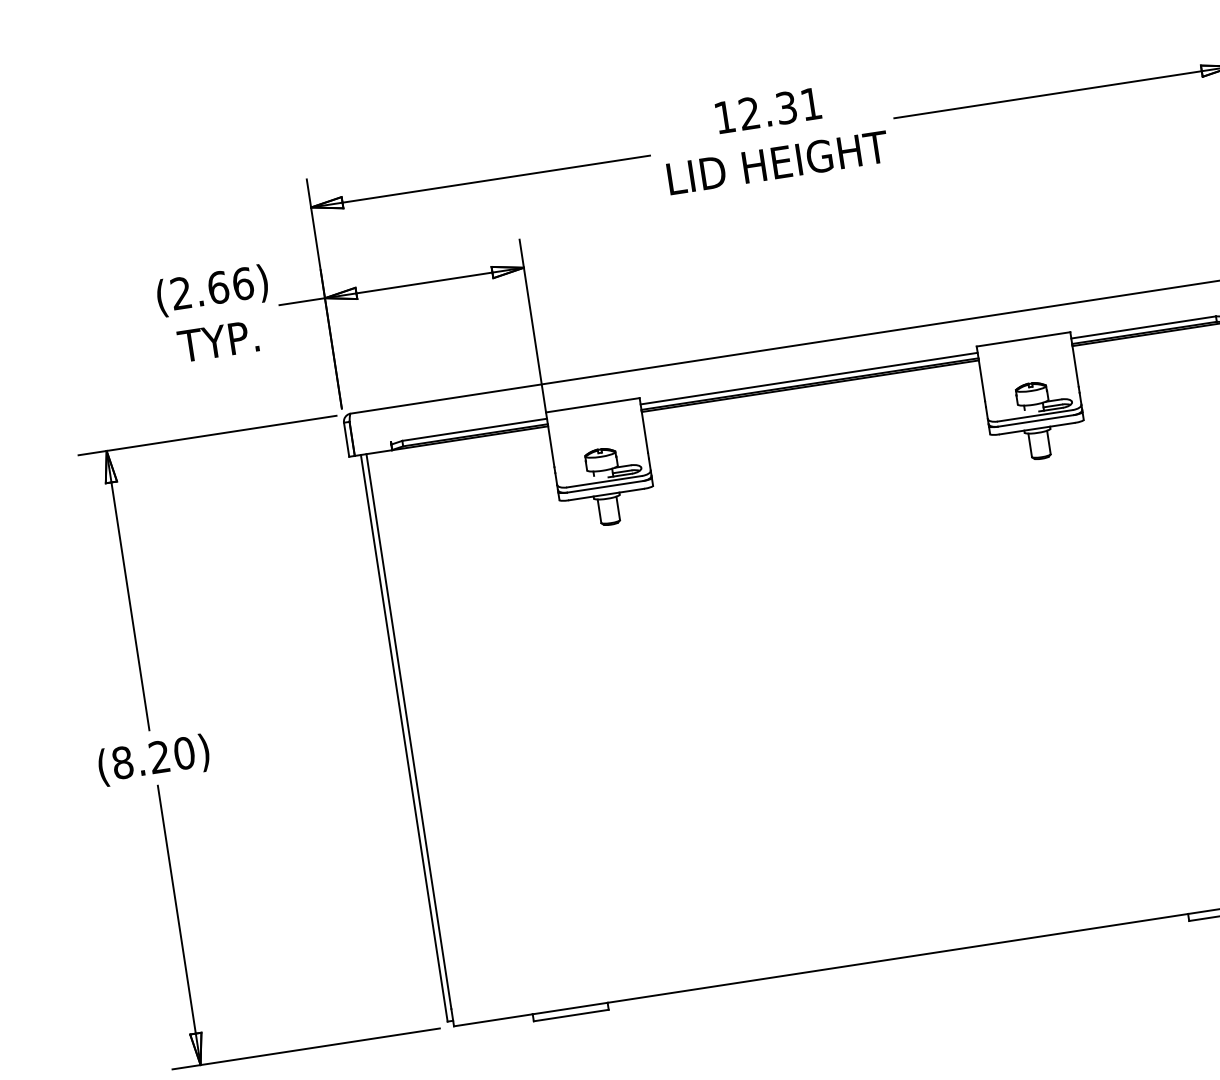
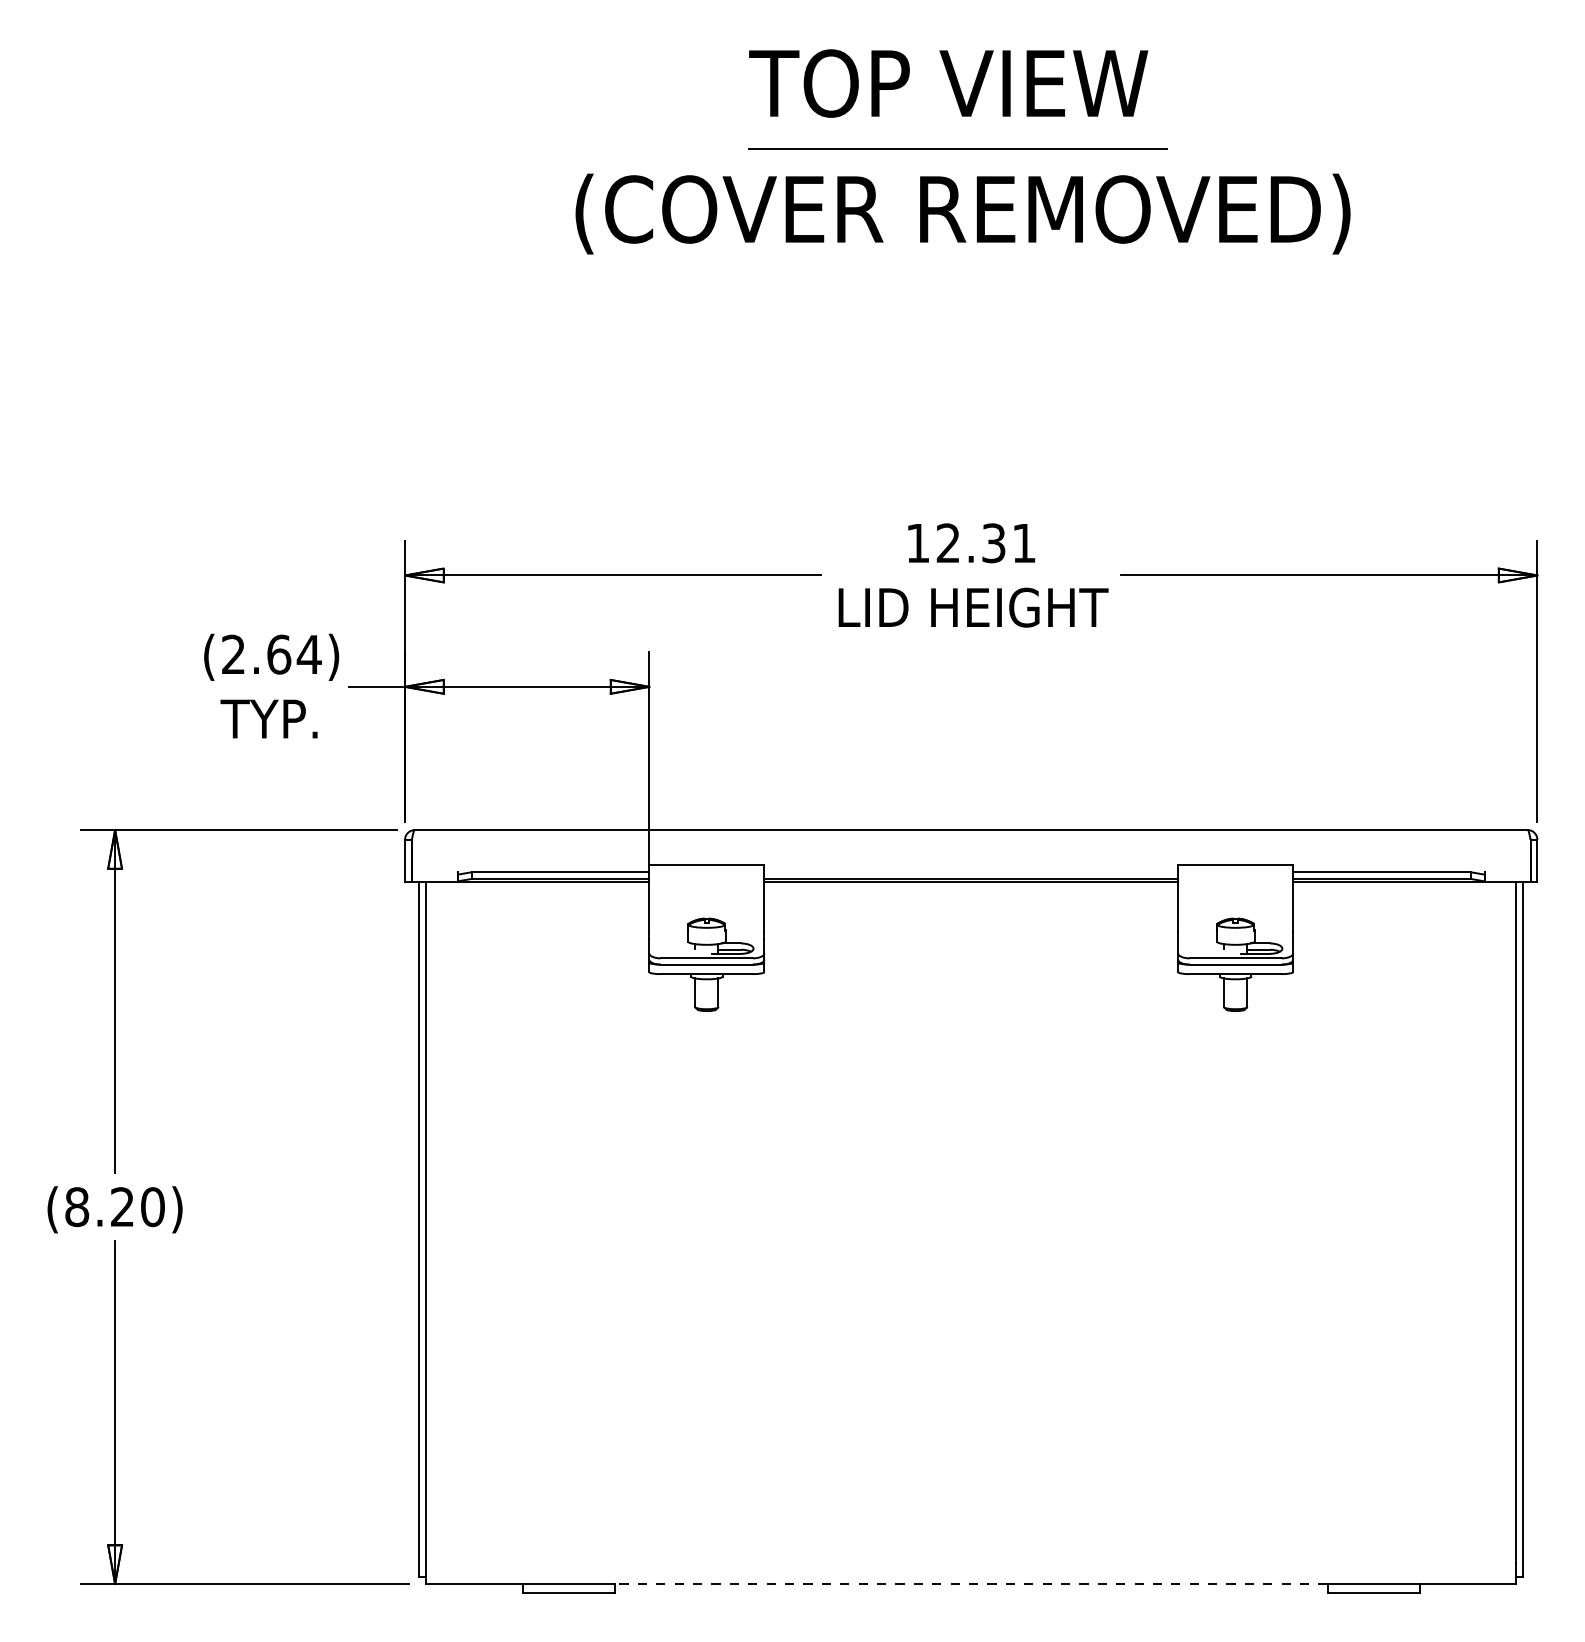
text: (242, 283) -> (308, 654), (2.66) -> (2.64)
line: (809, 378) -> (971, 872), removed
line: (897, 958) -> (970, 1584), solid -> dashed

